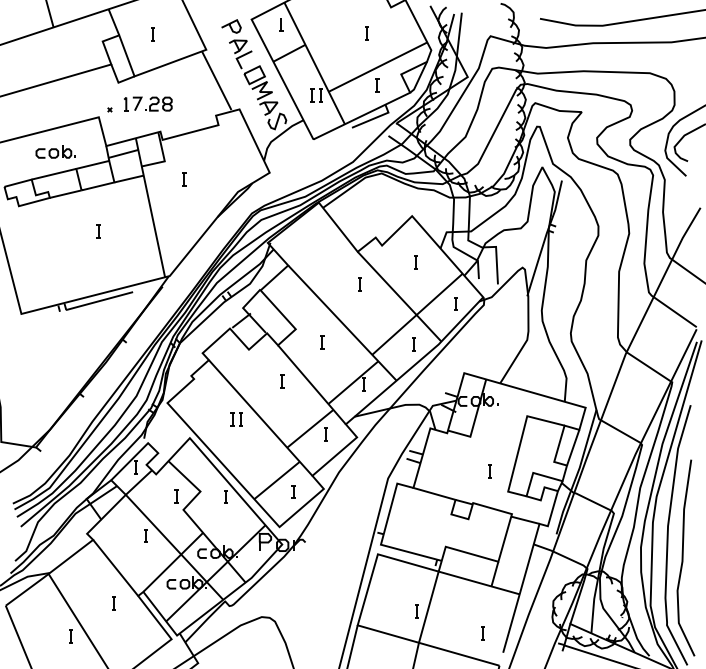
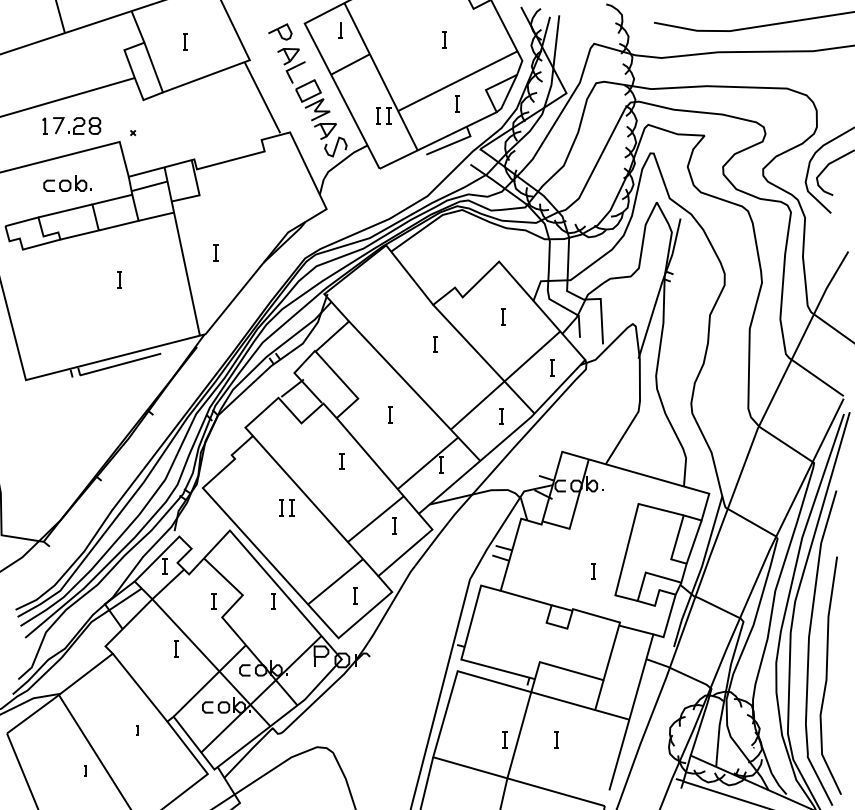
part: (148, 103) -> (72, 125), moved
part: (184, 179) -> (216, 253), moved
part: (113, 603) -> (137, 730), size x0.6
part: (482, 633) -> (556, 740), moved
part: (70, 636) -> (85, 770), size x0.6

